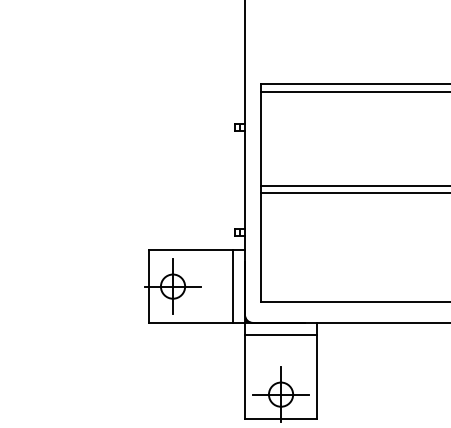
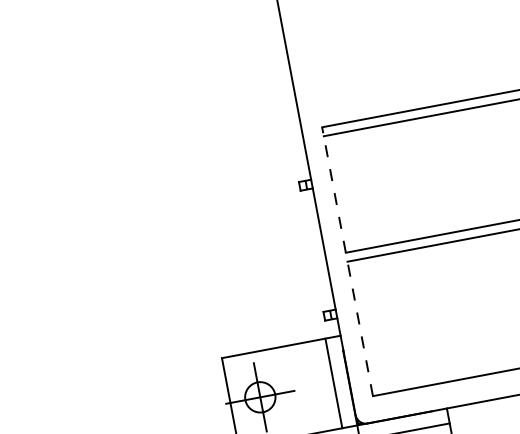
line: (261, 193) -> (347, 261), solid -> dashed

